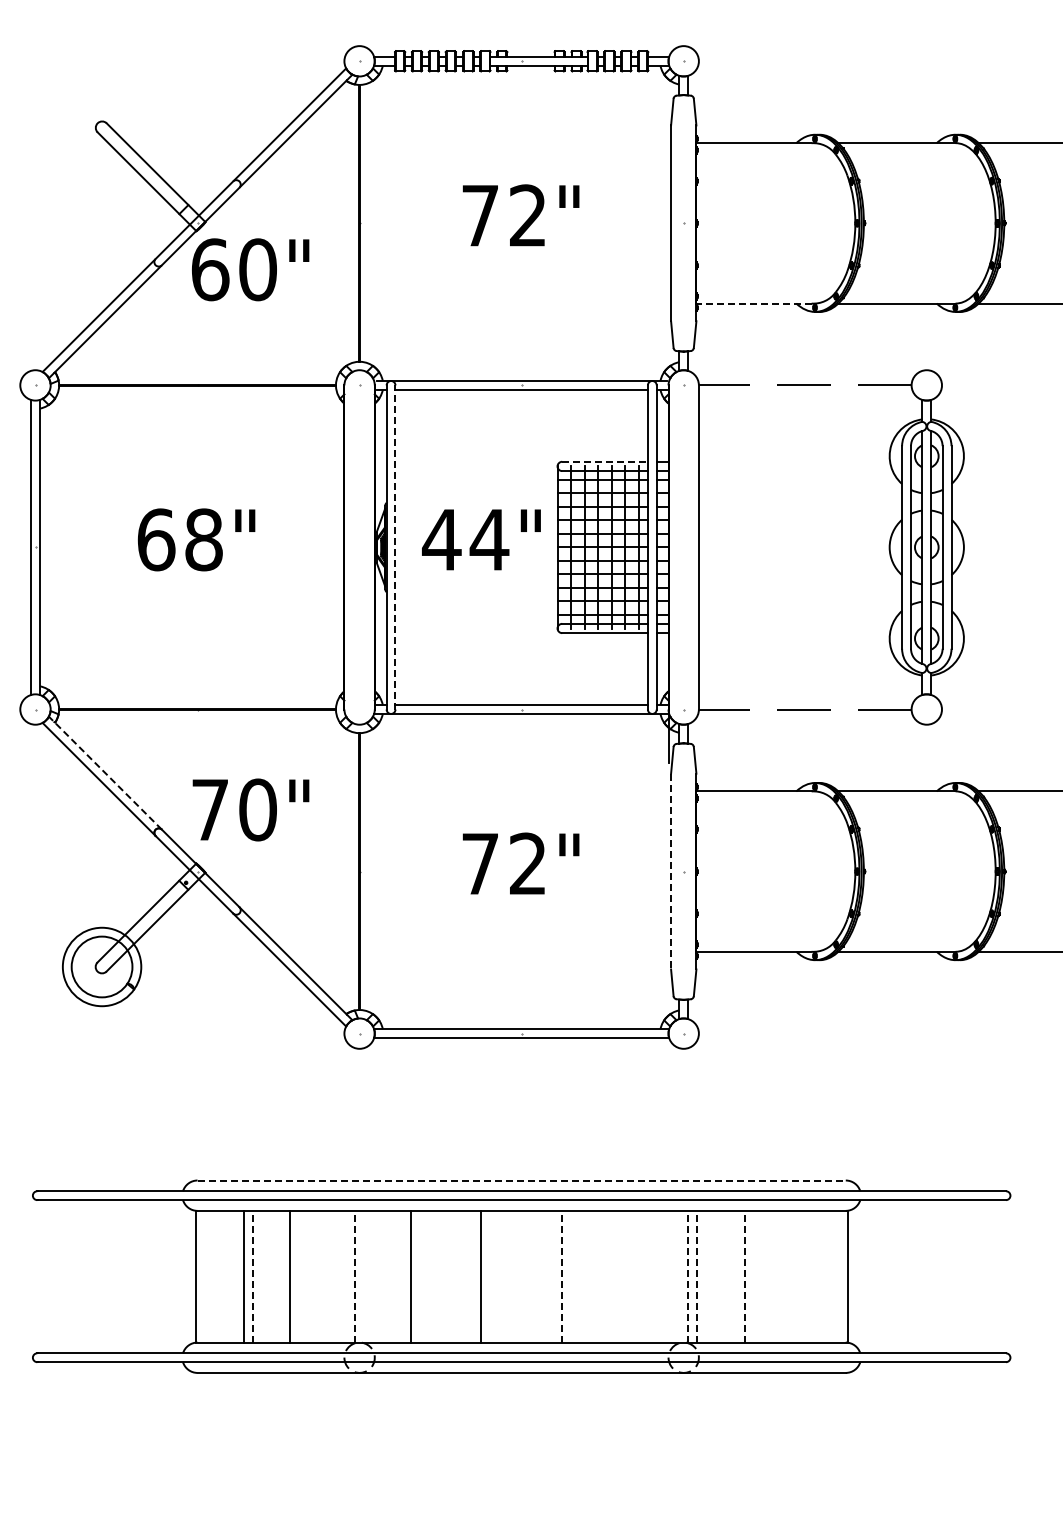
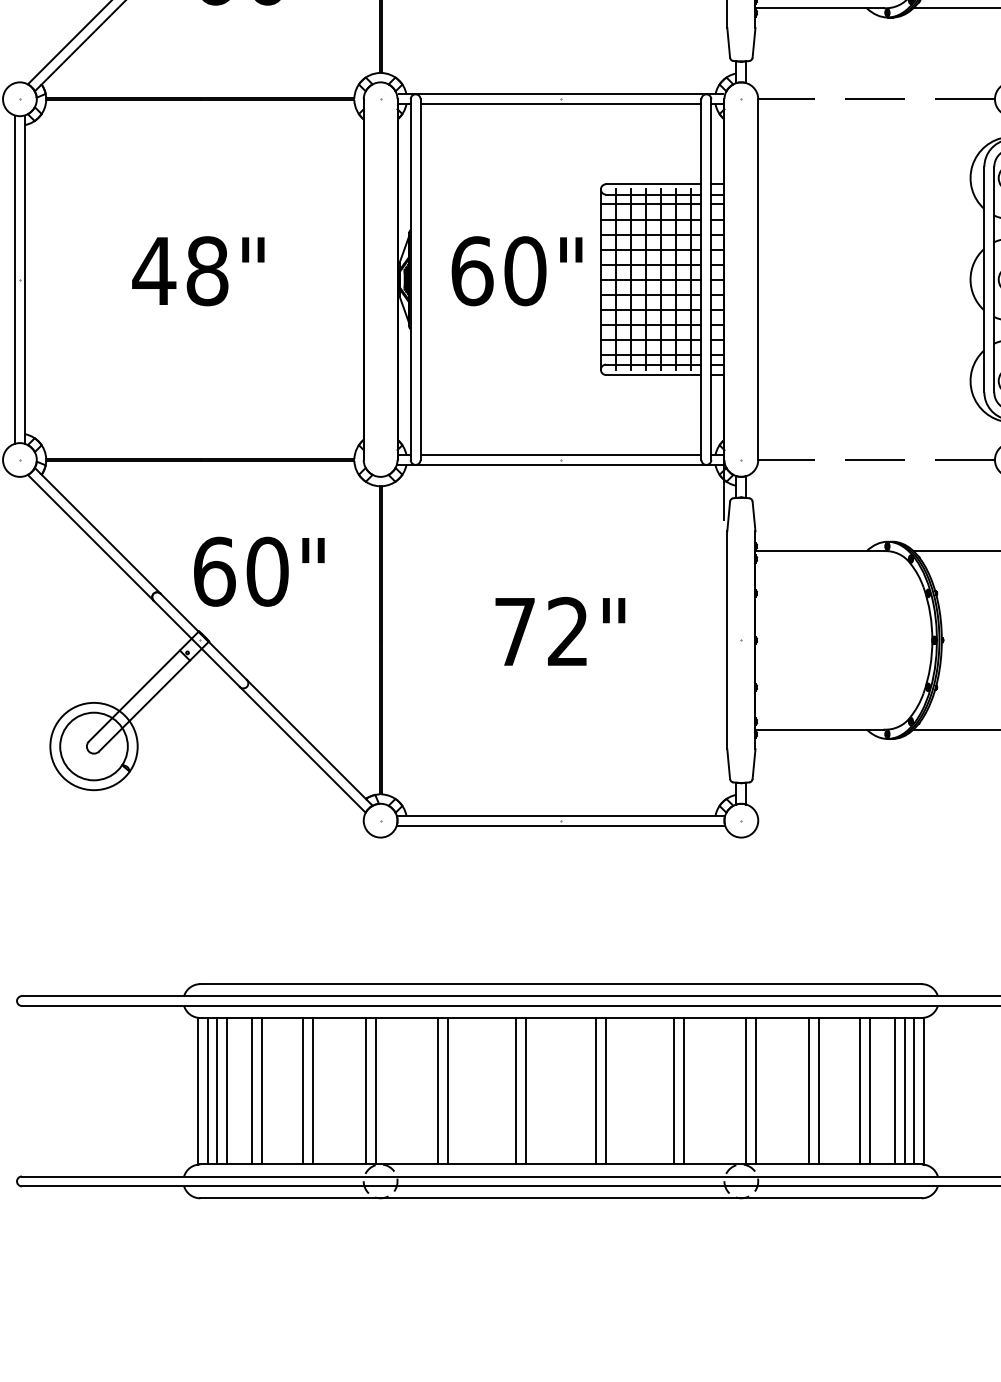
line: (754, 303) -> (820, 8), dashed -> solid
line: (605, 461) -> (654, 183), dashed -> solid
text: (156, 539) -> (154, 270), 68" -> 48"
text: (465, 539) -> (498, 270), 44" -> 60"
line: (395, 546) -> (420, 278), dashed -> solid
line: (105, 773) -> (97, 531), dashed -> solid
text: (210, 809) -> (214, 571), 70" -> 60"
line: (671, 871) -> (727, 640), dashed -> solid
line: (522, 1180) -> (561, 984), dashed -> solid
line: (204, 1276) -> (208, 1090), added
line: (212, 1276) -> (216, 1090), added
line: (221, 1276) -> (226, 1090), added
line: (253, 1276) -> (262, 1090), dashed -> solid
line: (298, 1276) -> (312, 1090), added
line: (346, 1276) -> (366, 1090), added
line: (355, 1276) -> (376, 1090), dashed -> solid
line: (419, 1276) -> (447, 1090), added
line: (490, 1276) -> (526, 1090), added
line: (553, 1276) -> (596, 1090), added
line: (562, 1276) -> (606, 1090), dashed -> solid
line: (623, 1276) -> (674, 1090), added
line: (632, 1276) -> (684, 1090), added
line: (688, 1276) -> (746, 1090), dashed -> solid
line: (697, 1276) -> (756, 1090), dashed -> solid
line: (744, 1276) -> (808, 1090), dashed -> solid
line: (753, 1276) -> (819, 1090), added
line: (790, 1276) -> (860, 1090), added
line: (798, 1276) -> (869, 1090), added
line: (821, 1276) -> (894, 1090), added
line: (830, 1276) -> (904, 1090), added
line: (838, 1276) -> (913, 1090), added

